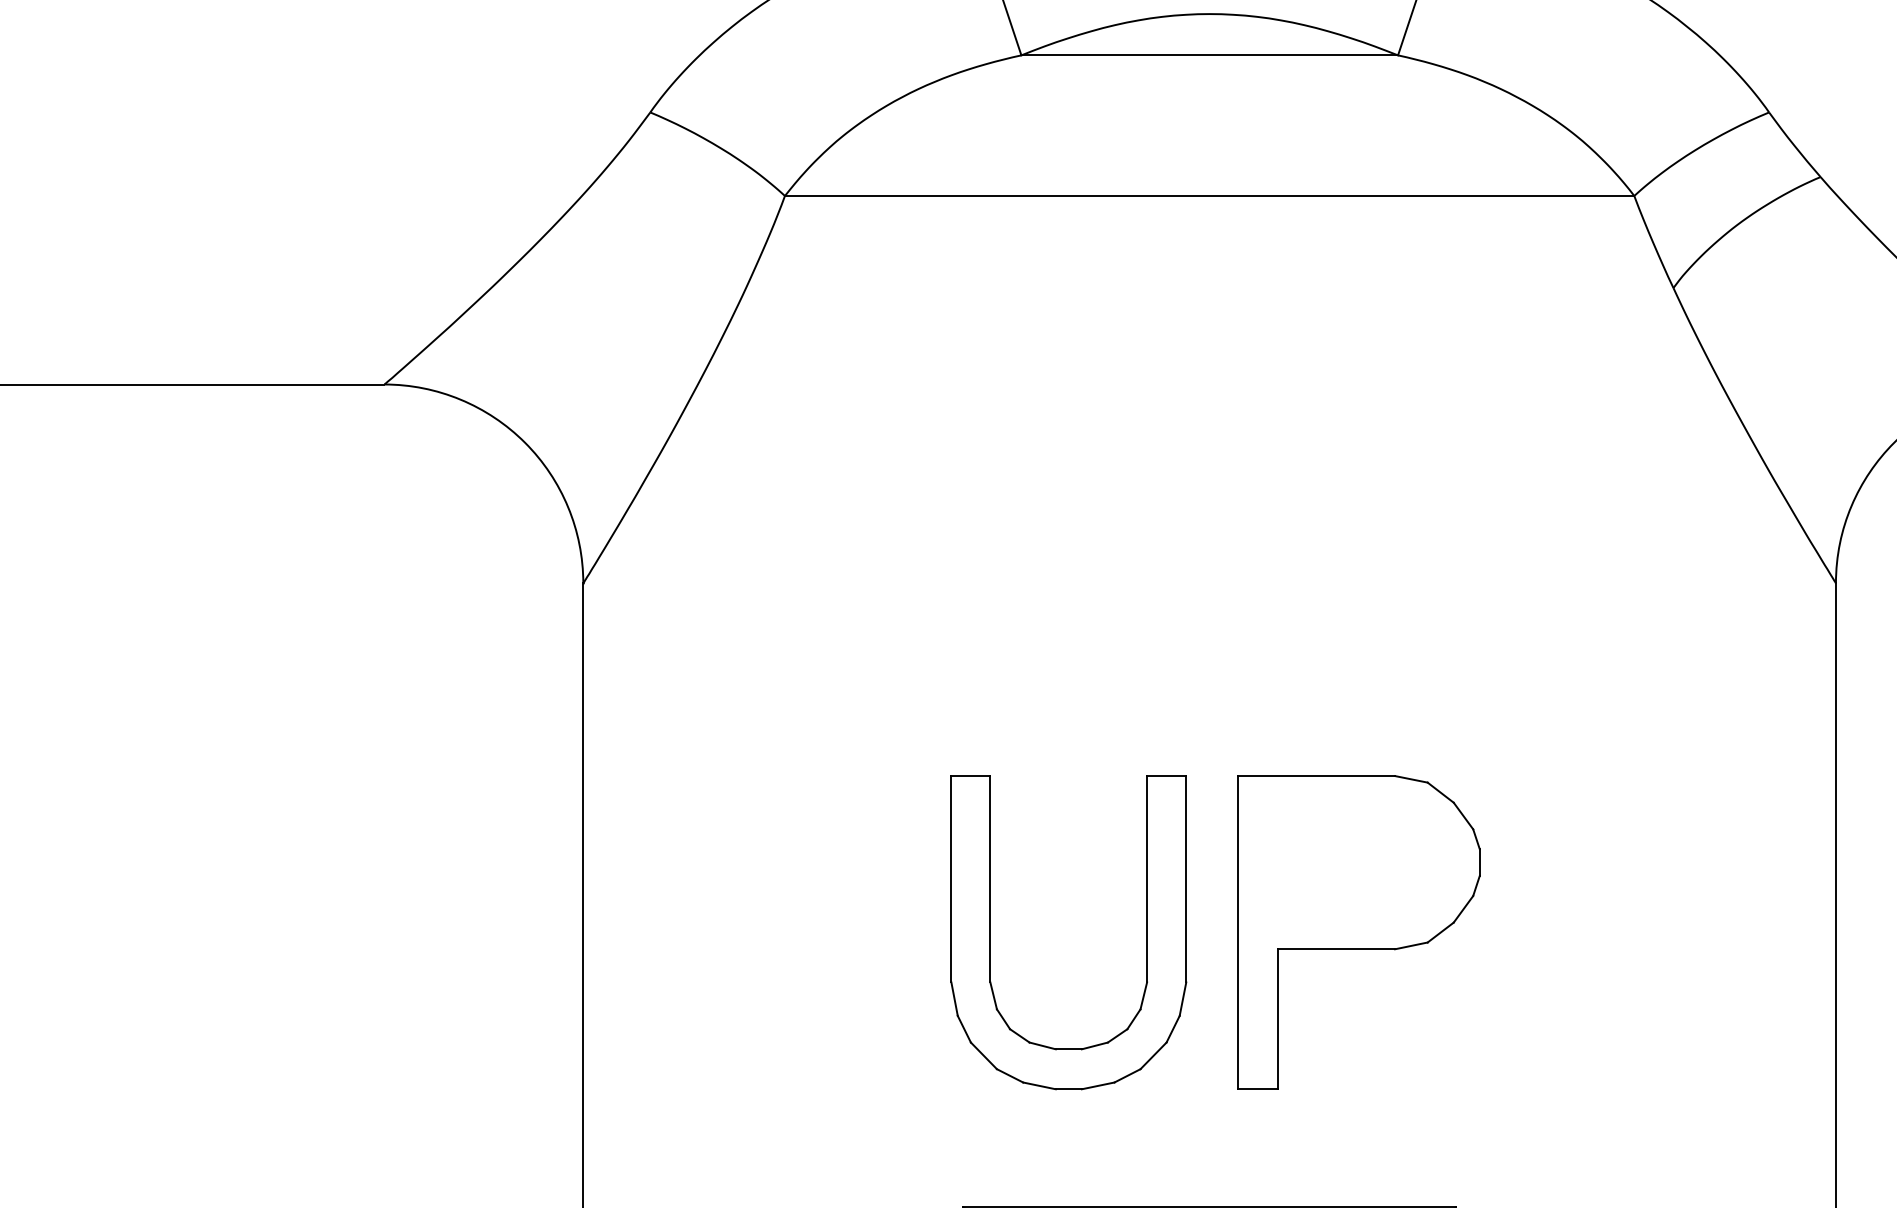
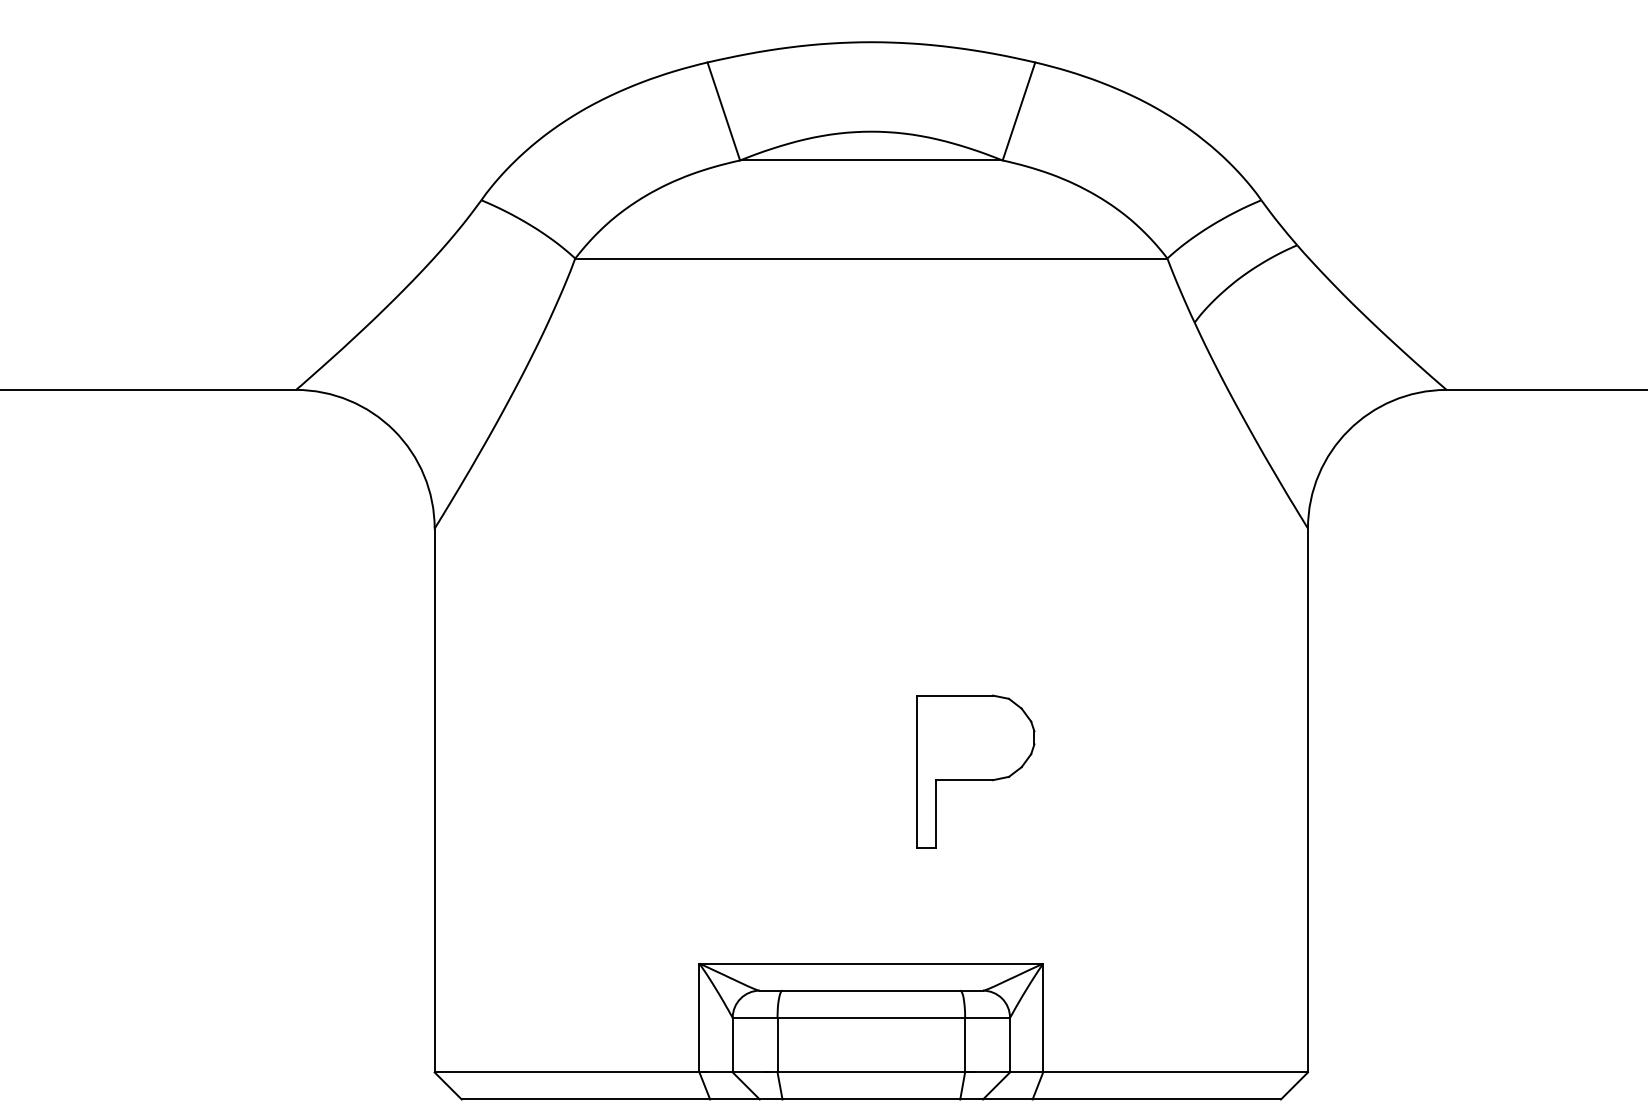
part: (1359, 931) -> (975, 771), size x0.7
part: (990, 933) -> (718, 772), removed

